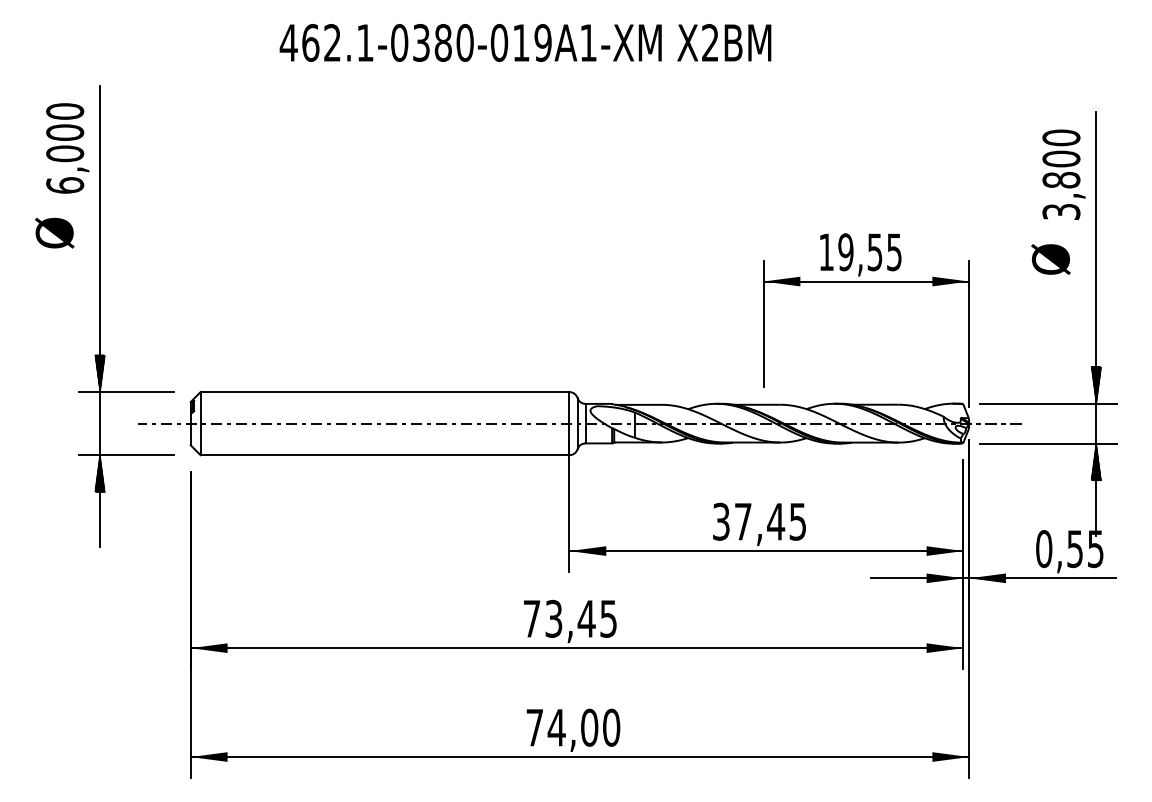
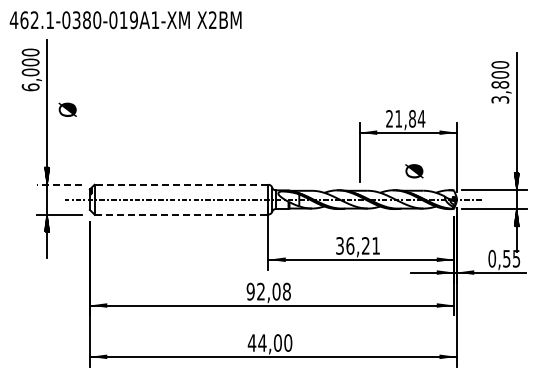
text: (525, 43) -> (125, 20), moved
text: (54, 232) -> (67, 109), moved
text: (860, 251) -> (405, 118), 19,55 -> 21,84
text: (1051, 259) -> (414, 171), moved
line: (126, 391) -> (59, 184), solid -> dashed
line: (385, 391) -> (181, 184), solid -> dashed
line: (385, 455) -> (181, 214), solid -> dashed
text: (769, 520) -> (362, 245), 37,45 -> 36,21
text: (569, 618) -> (268, 291), 73,45 -> 92,08
text: (533, 726) -> (251, 342), 74,00 -> 44,00

